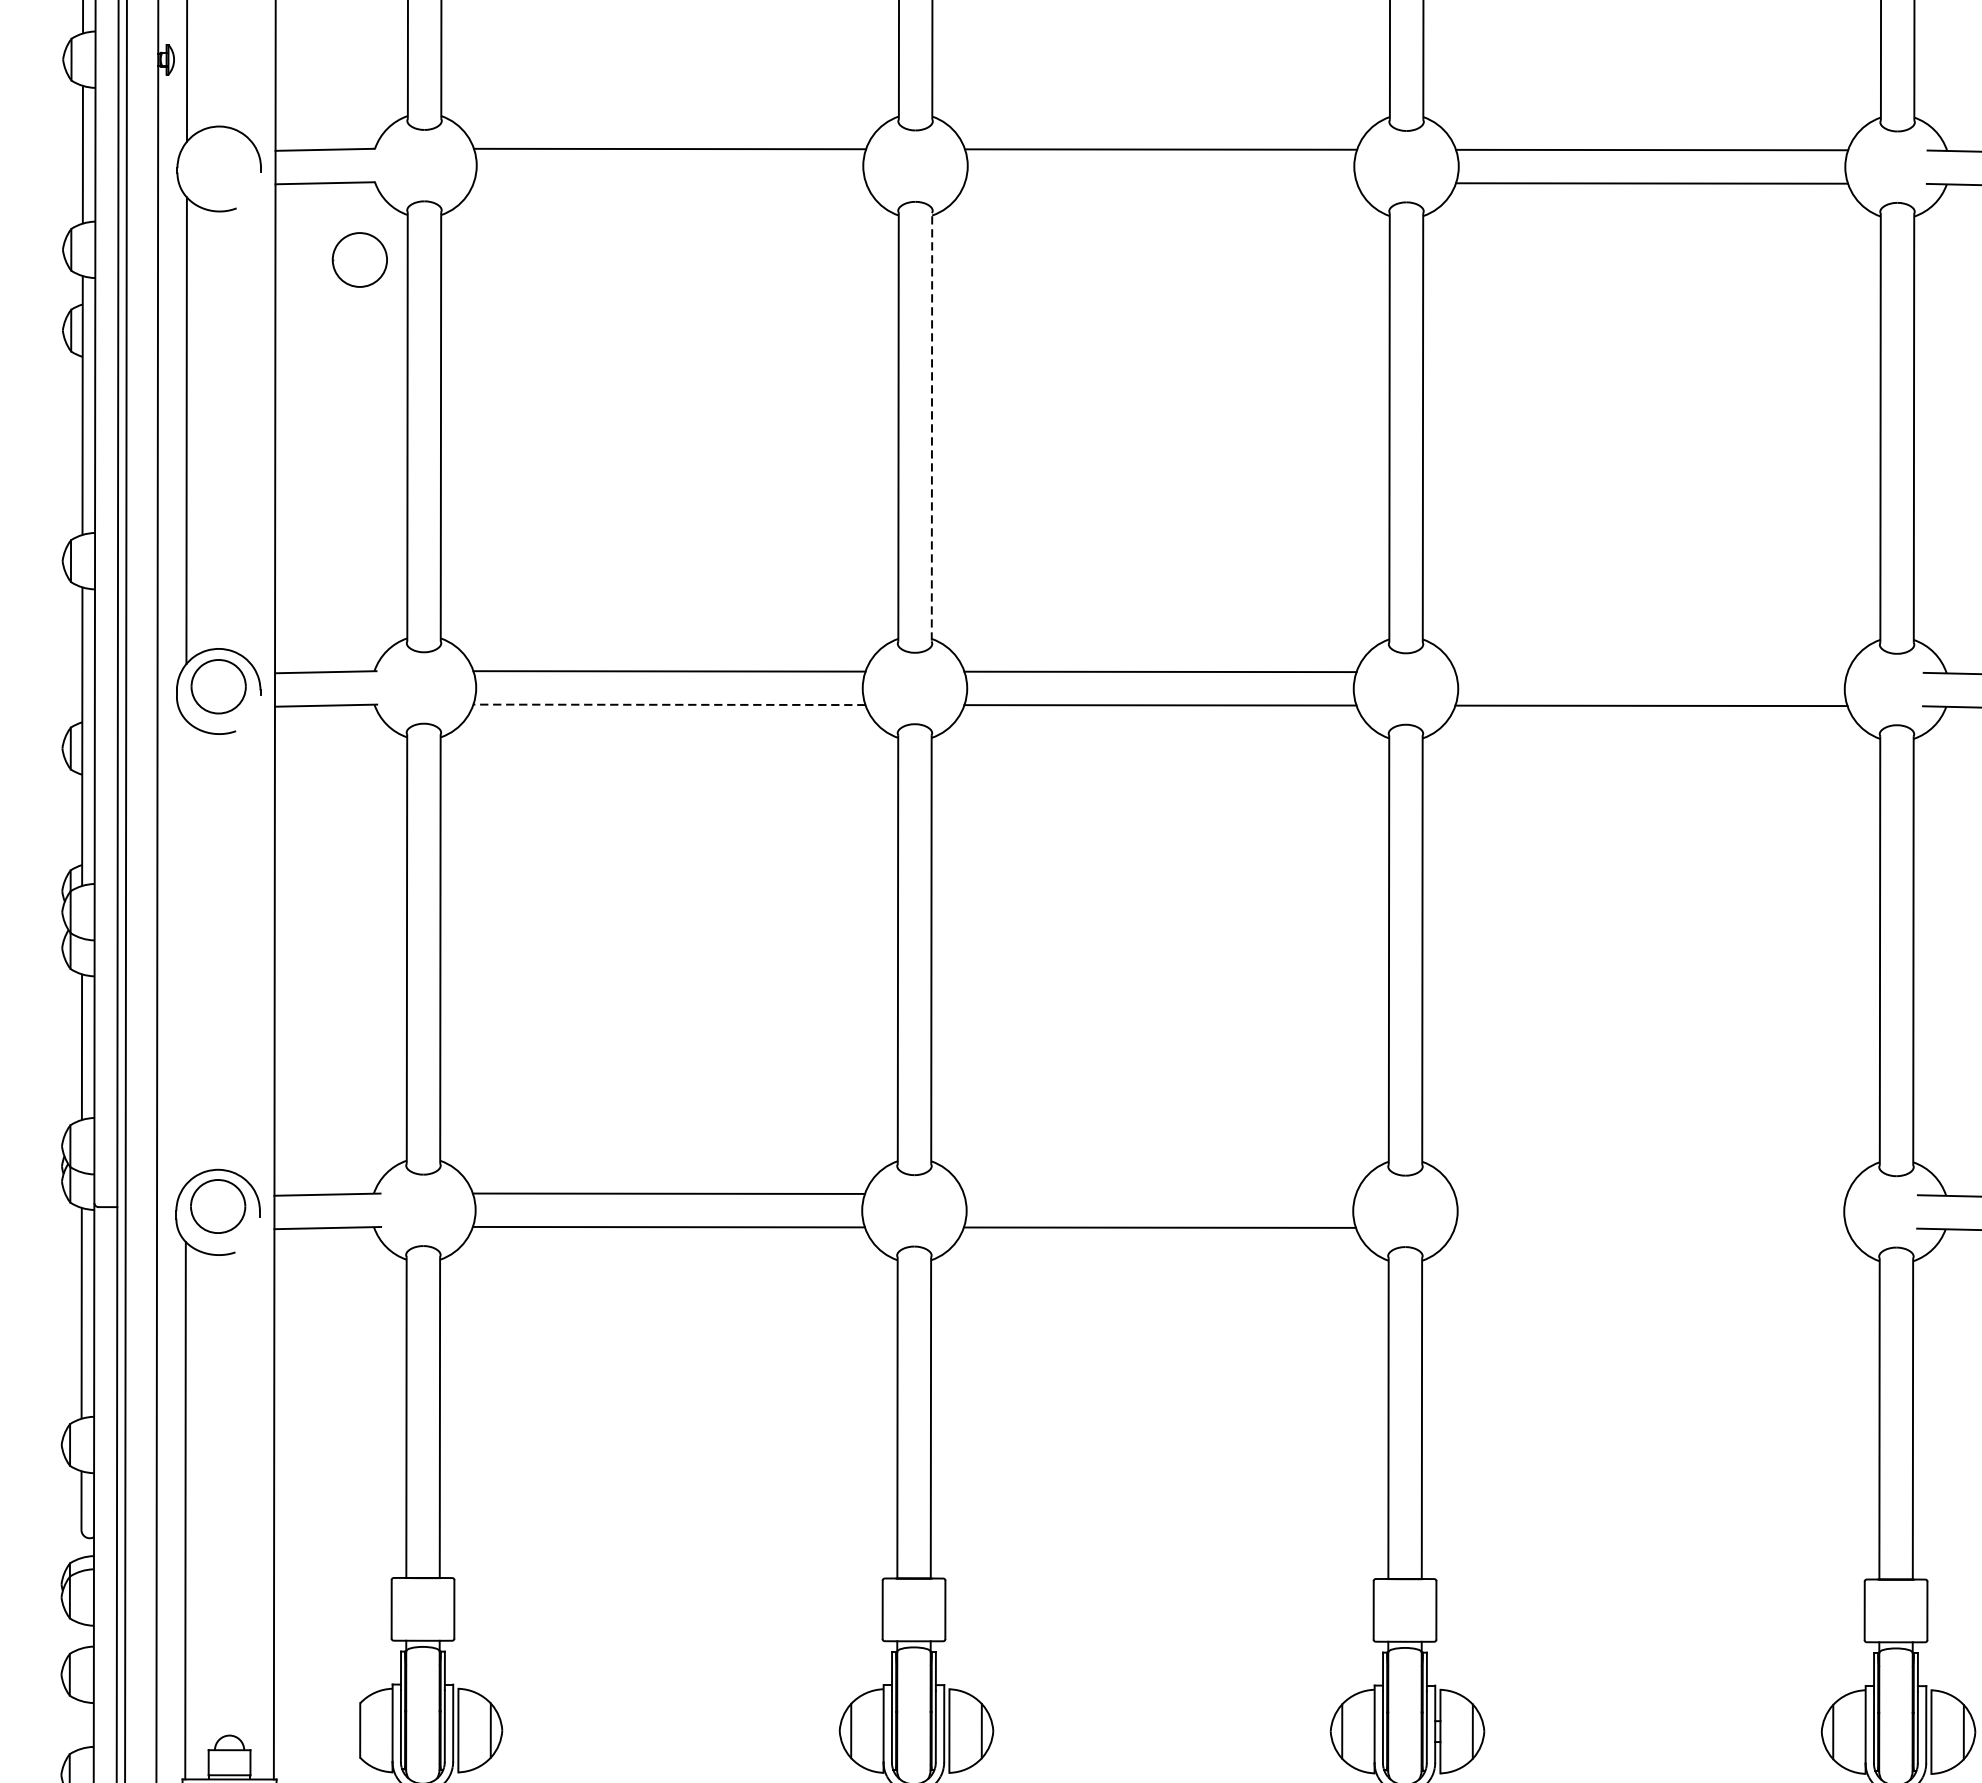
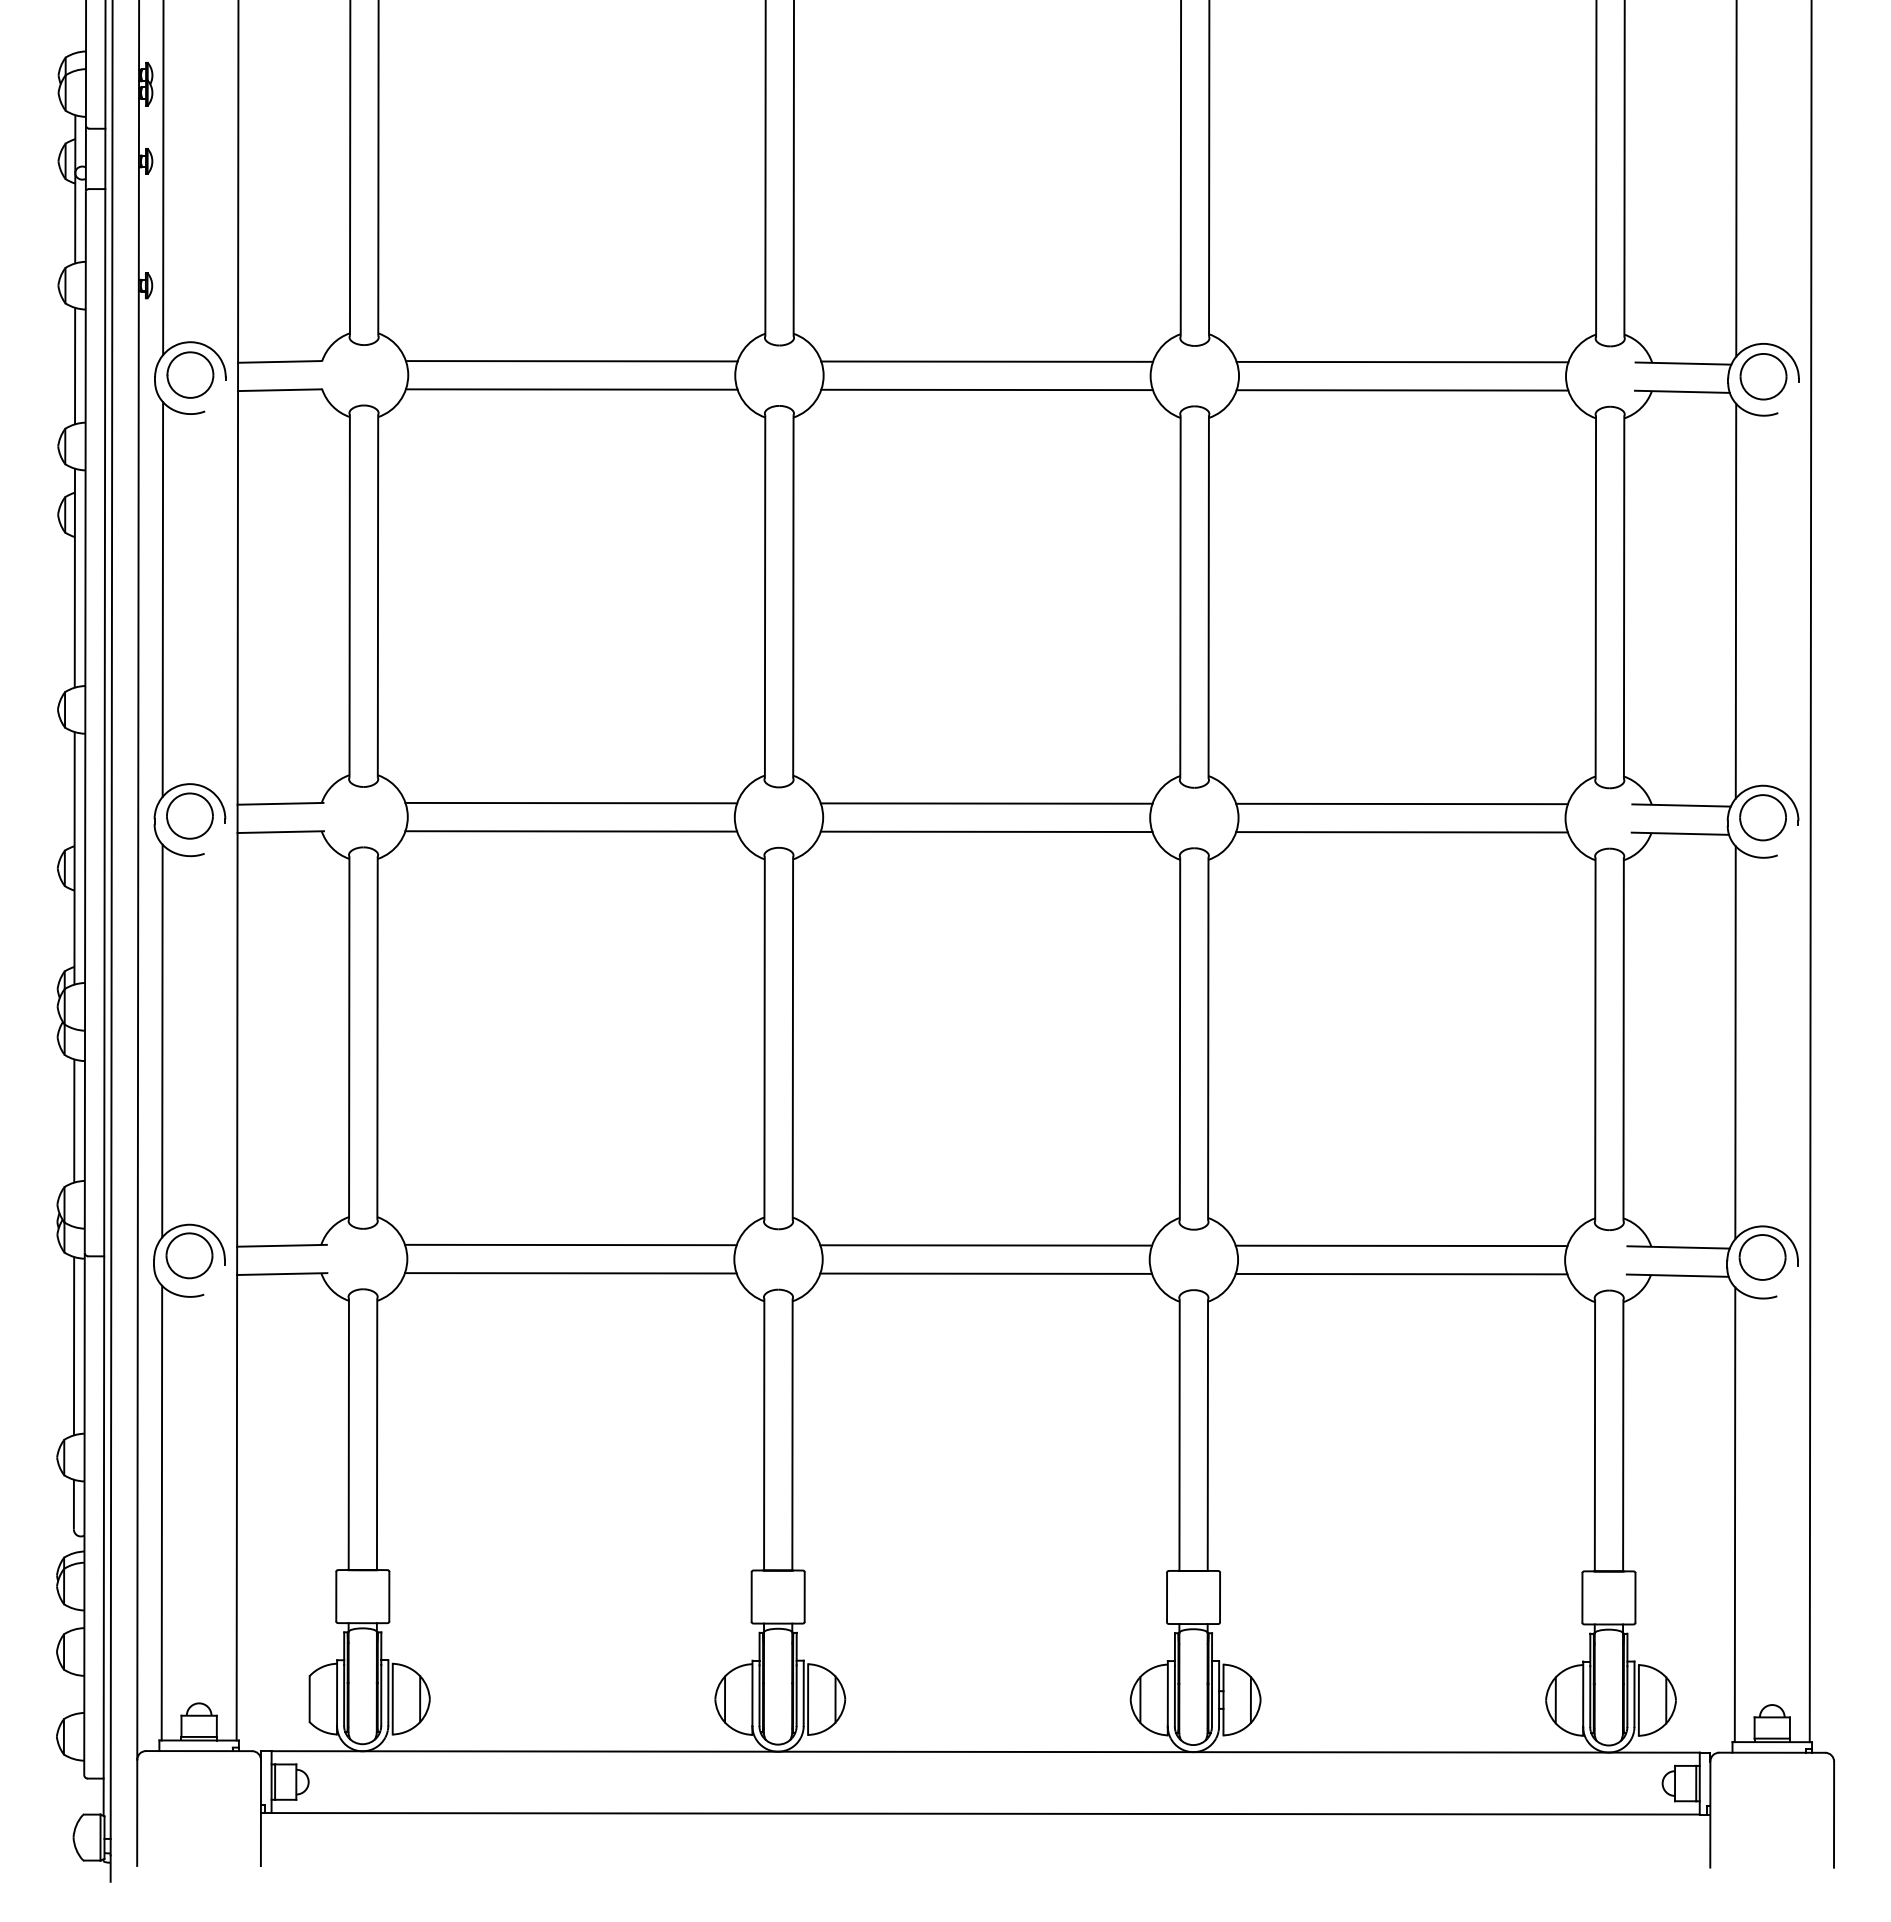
line: (669, 182) -> (571, 389), added
line: (1160, 182) -> (986, 389), added
part: (359, 259) -> (190, 374), moved
line: (932, 427) -> (793, 596), dashed -> solid
line: (1650, 671) -> (1401, 803), added
line: (669, 704) -> (571, 831), dashed -> solid
line: (186, 951) -> (162, 1040), added
line: (1160, 1194) -> (986, 1245), added
line: (1650, 1194) -> (1401, 1245), added
line: (1650, 1227) -> (1401, 1273), added

